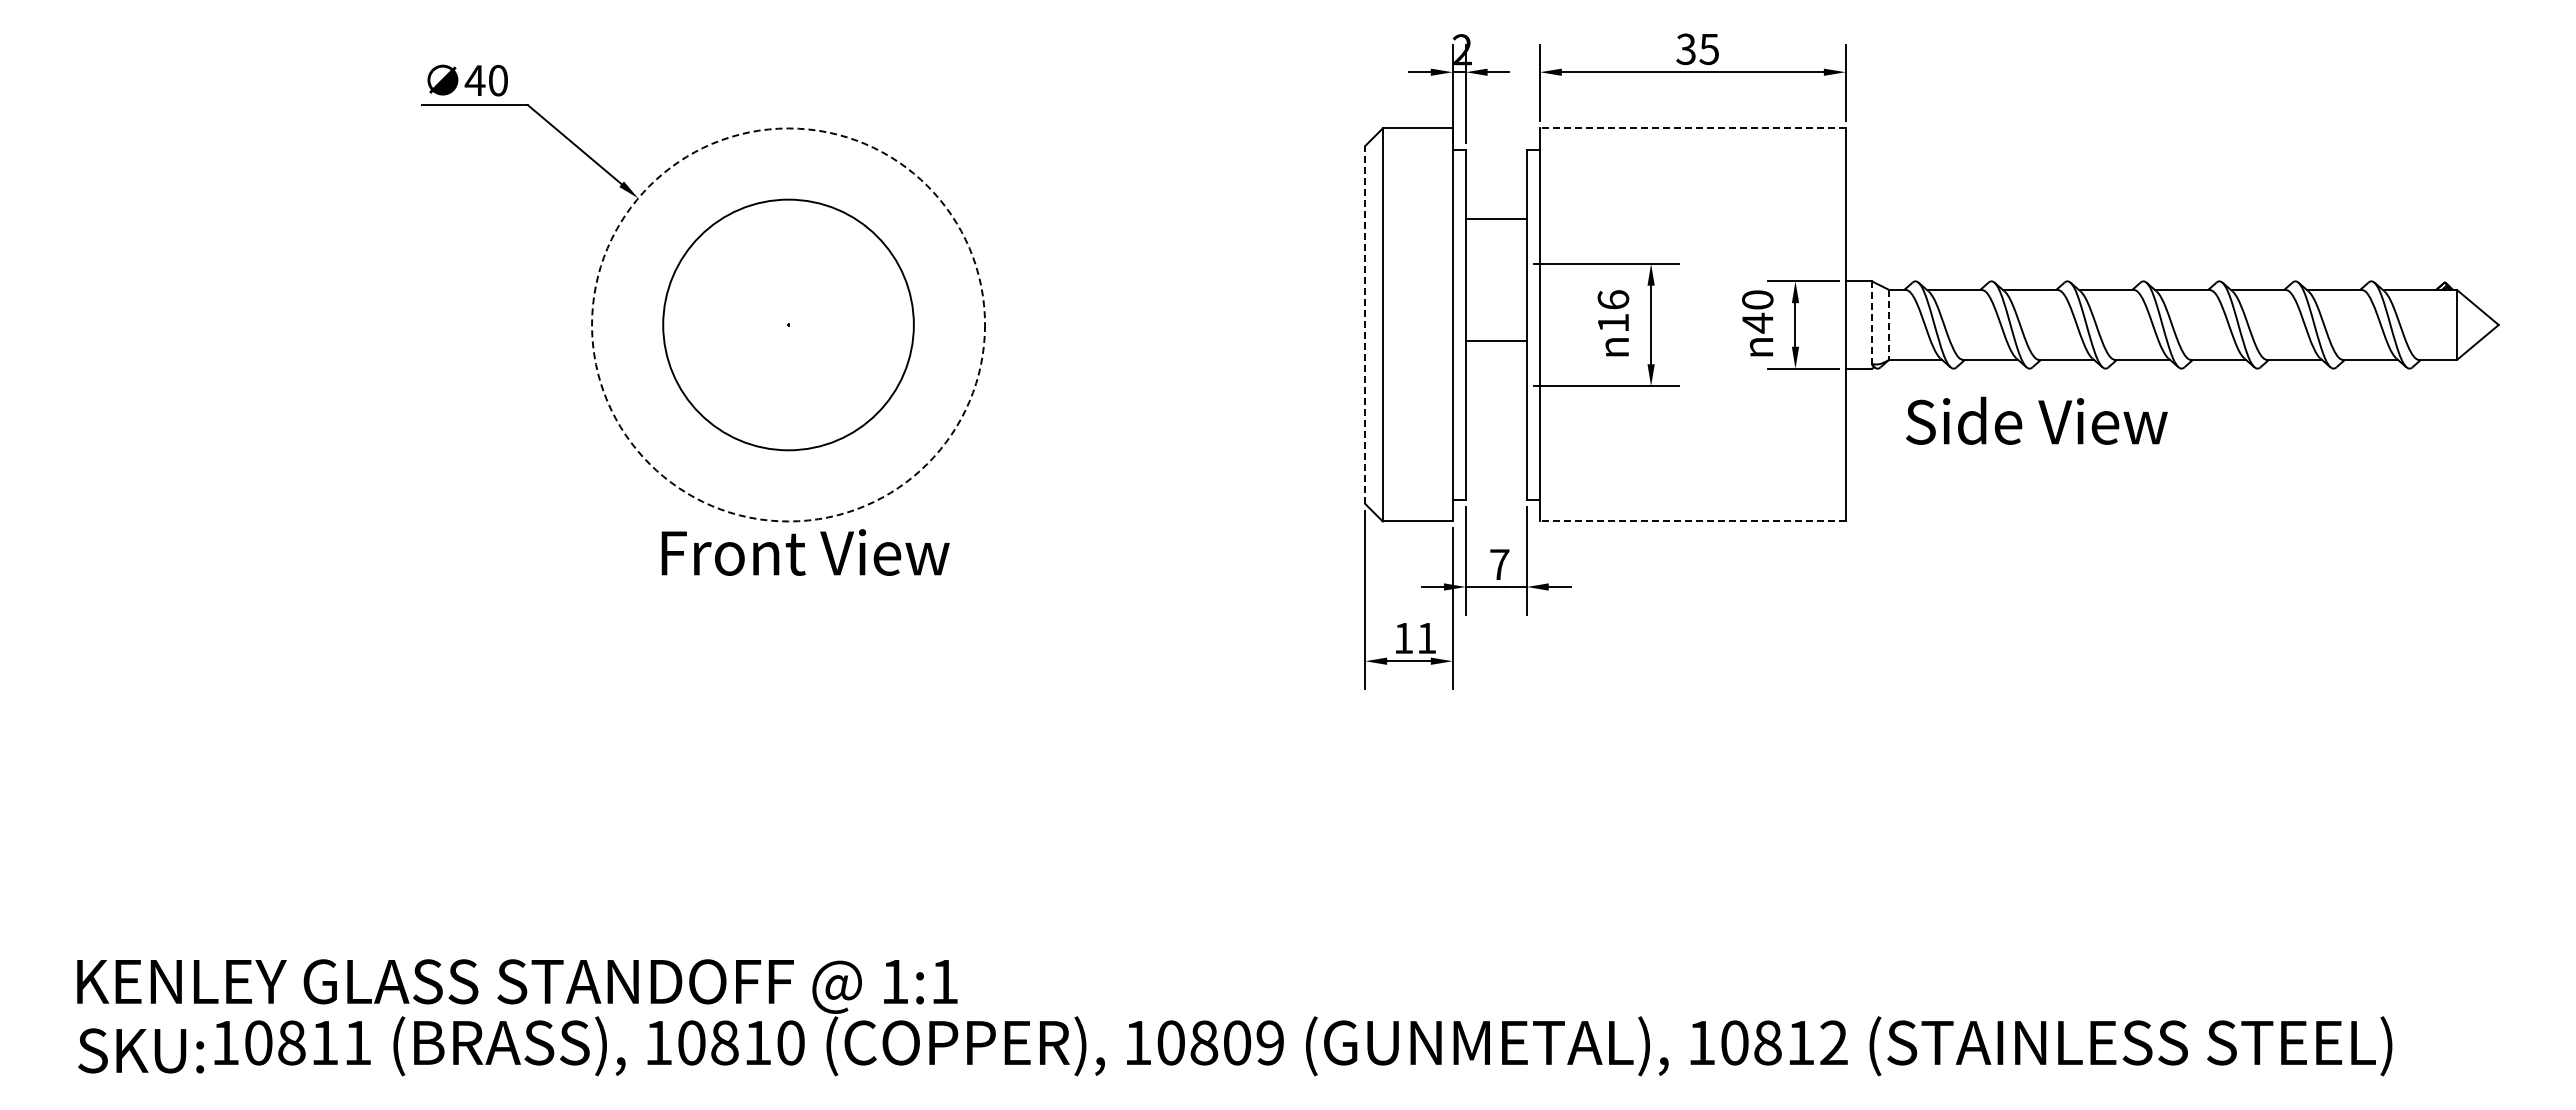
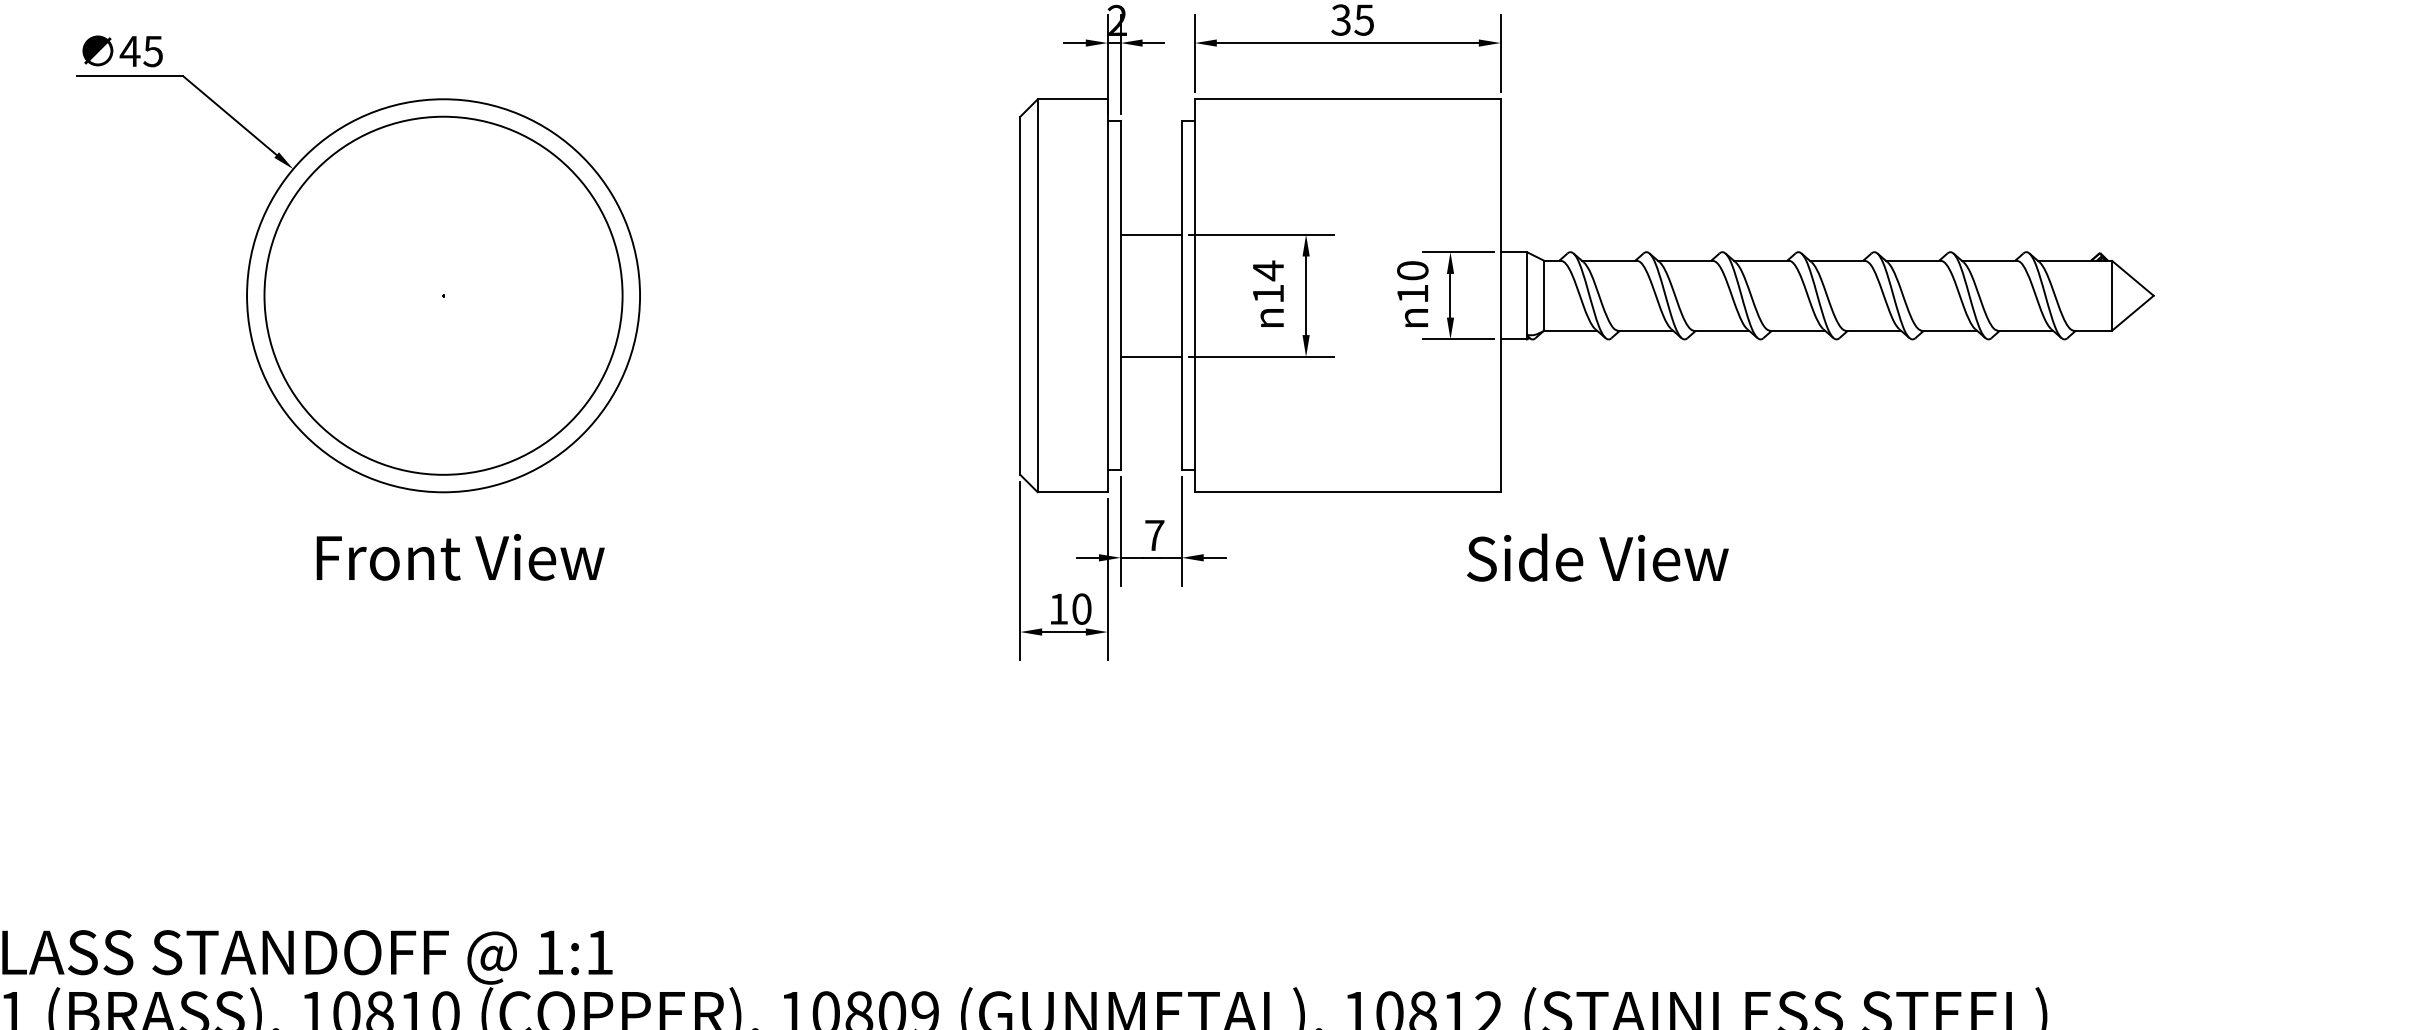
text: (497, 80) -> (152, 51), 40 -> 45
line: (1692, 128) -> (1347, 99), dashed -> solid
line: (1495, 218) -> (1150, 234), moved
text: (1613, 299) -> (1268, 270), 16 -> 14
text: (1757, 322) -> (1412, 293), 40 -> 10
circle: (788, 324) -> (443, 295), dashed -> solid
circle: (788, 324) -> (443, 295), size x1.43
line: (1365, 324) -> (1020, 295), dashed -> solid
line: (1871, 324) -> (1526, 295), dashed -> solid
line: (1889, 324) -> (1544, 295), dashed -> solid
line: (1495, 341) -> (1150, 357), moved
text: (2036, 420) -> (1597, 557), moved
line: (1692, 521) -> (1347, 492), dashed -> solid
text: (805, 552) -> (460, 557), moved
text: (1426, 638) -> (1081, 609), 11 -> 10

